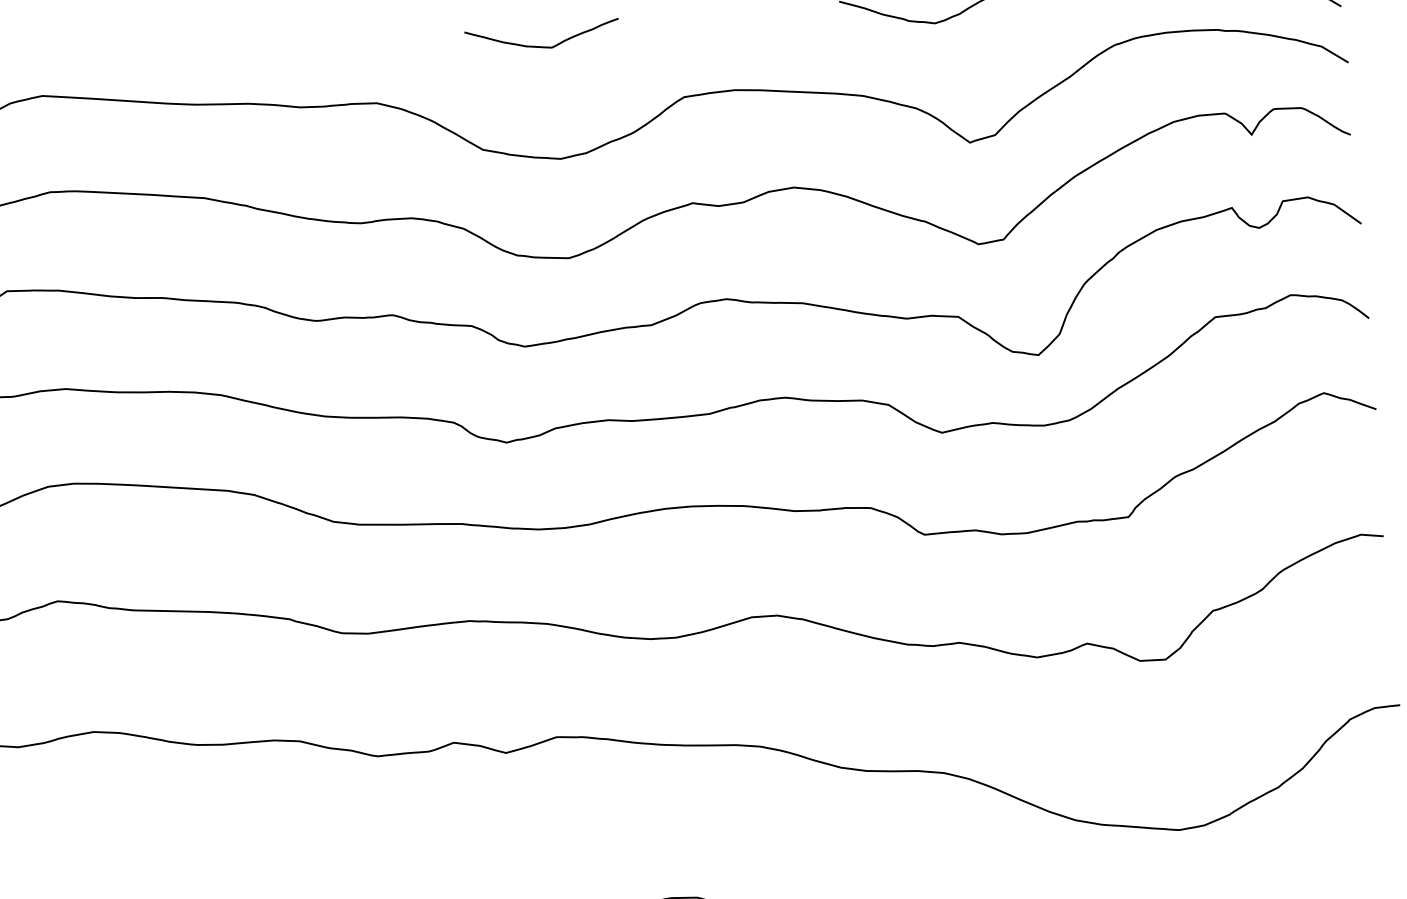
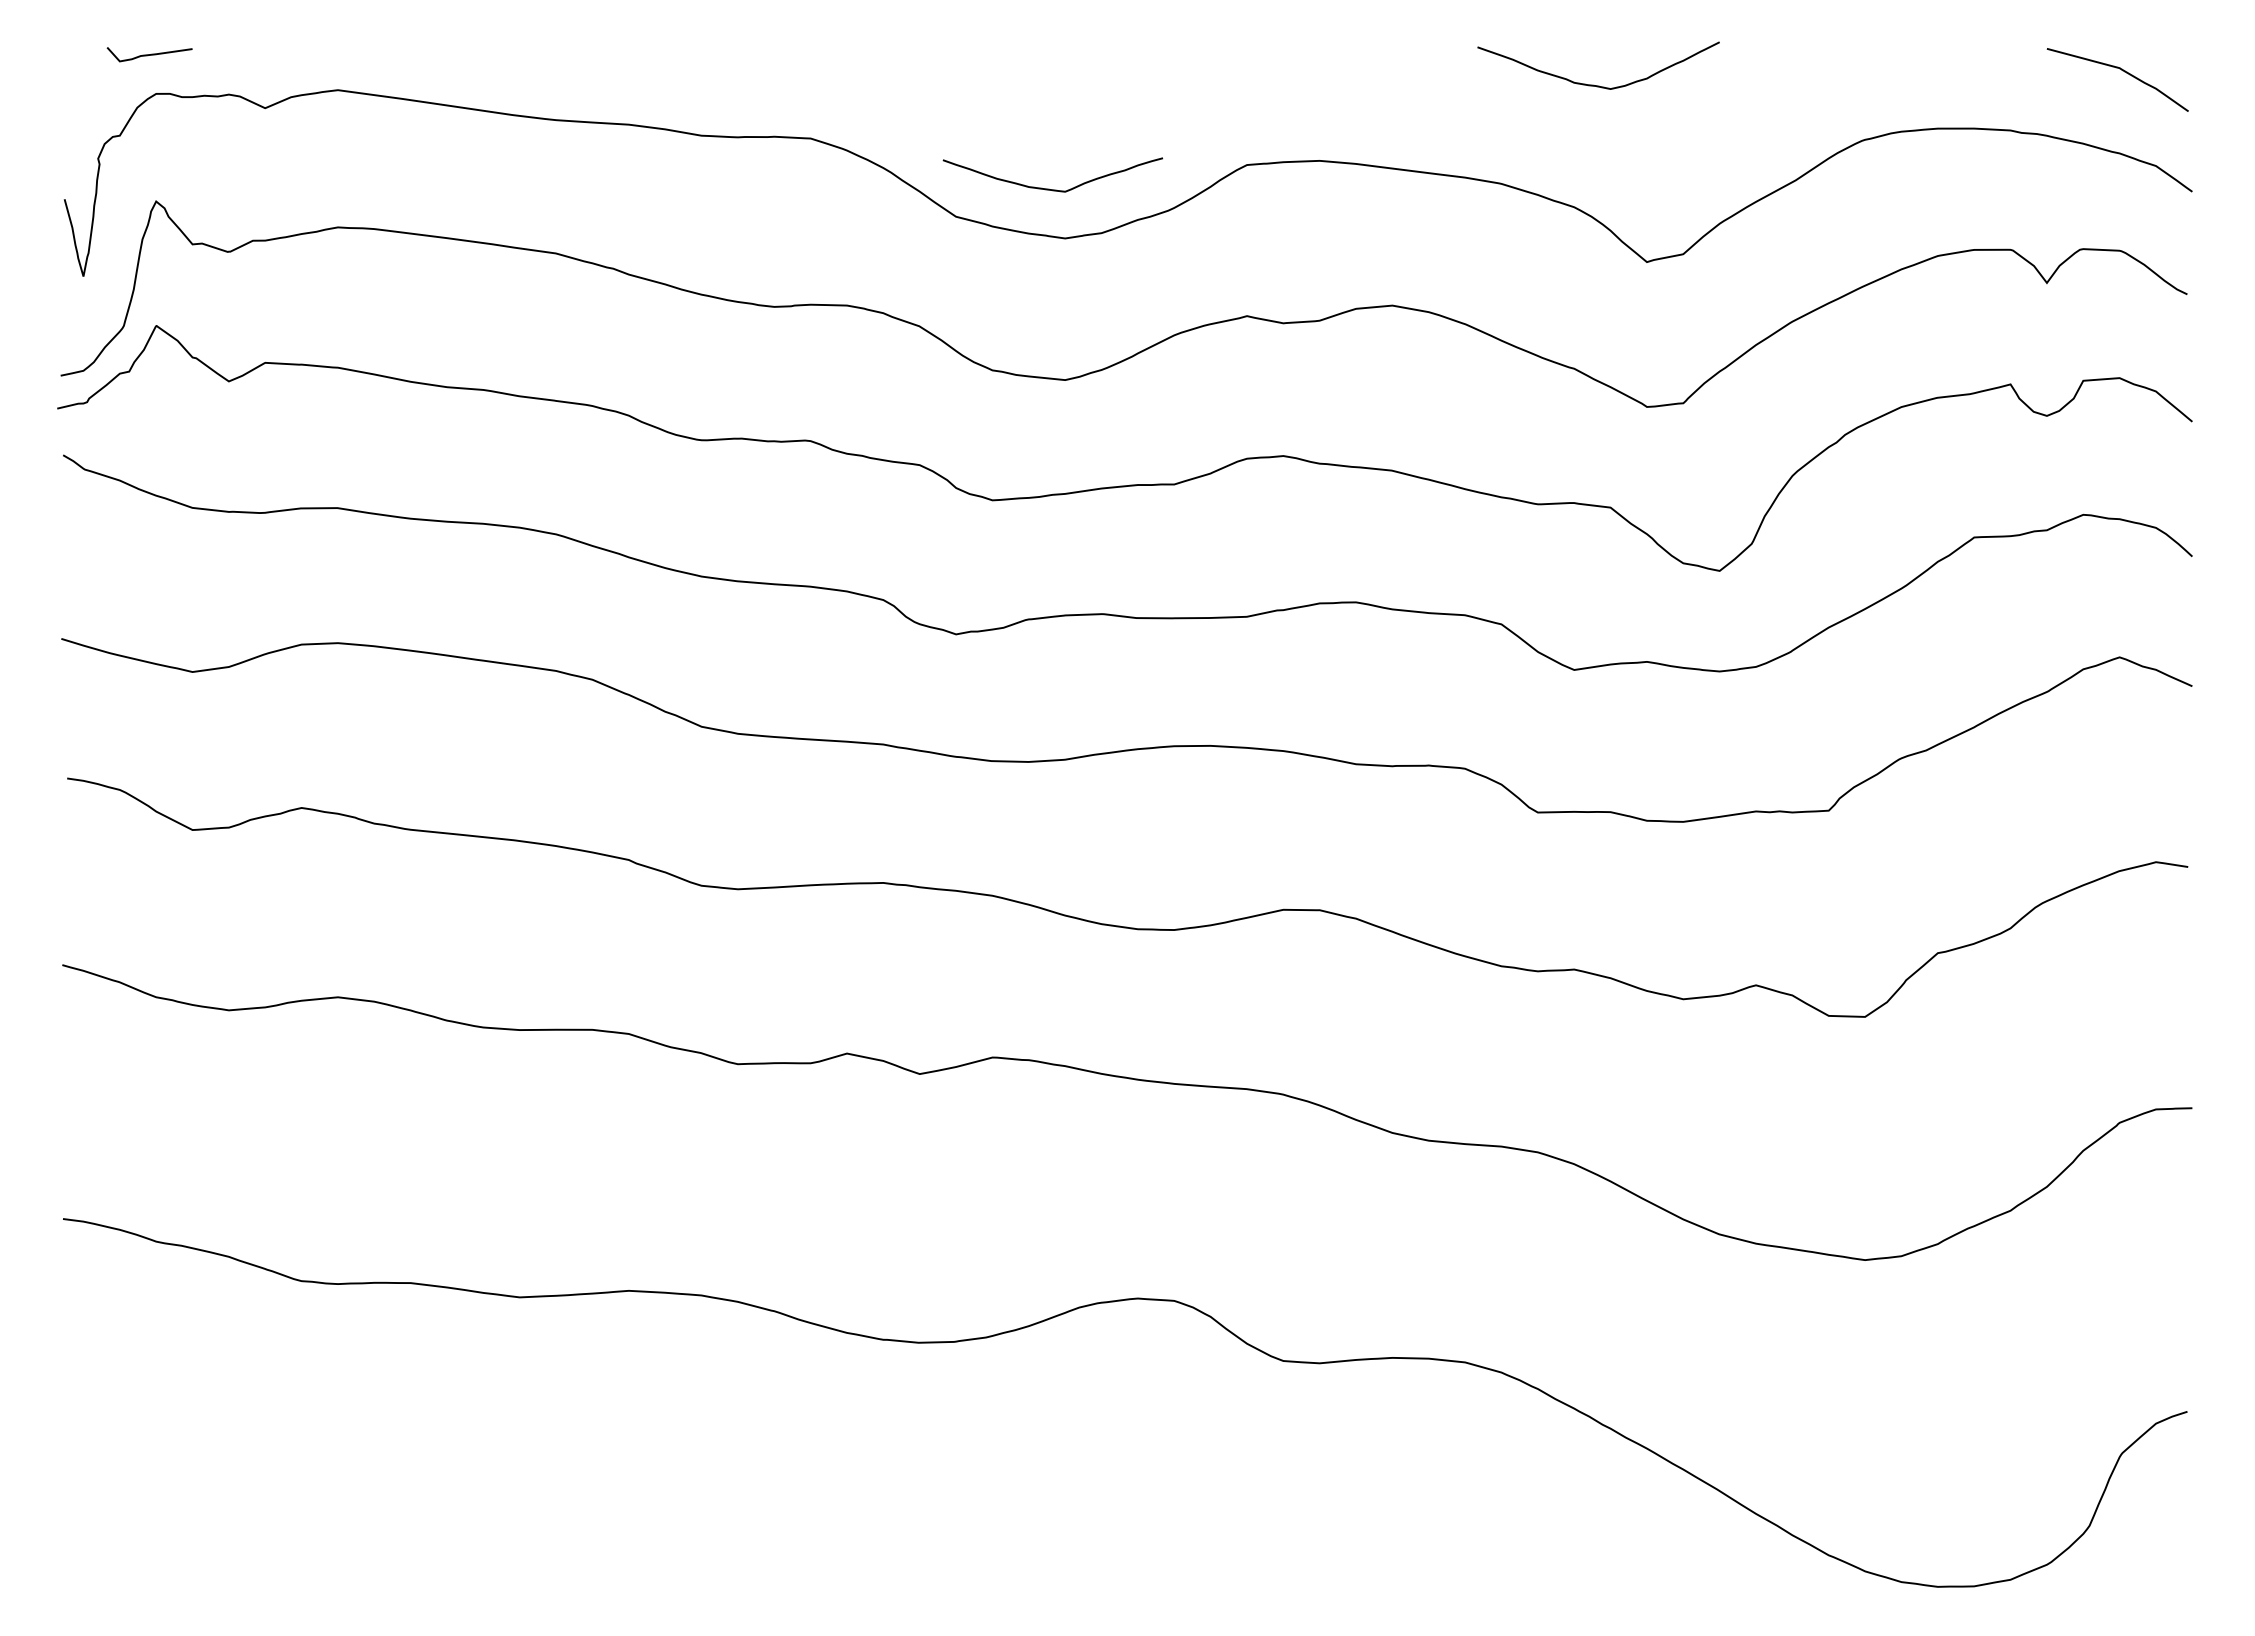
curve: (540, 46) -> (1049, 188), moved

